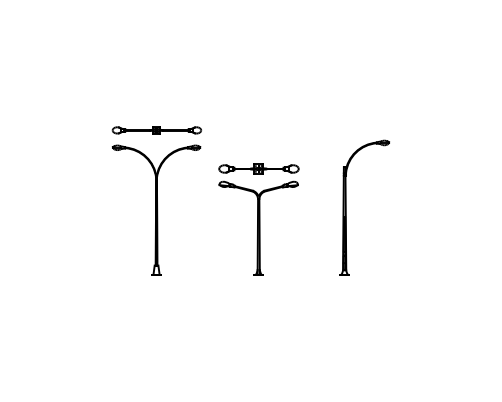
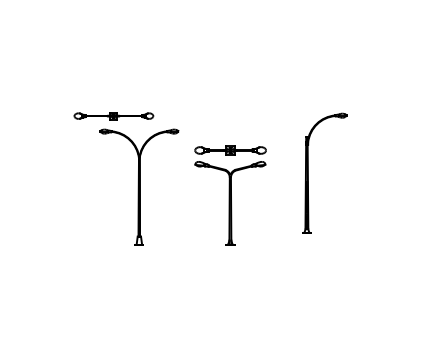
part: (156, 130) -> (113, 116), moved
part: (346, 207) -> (308, 173), moved

